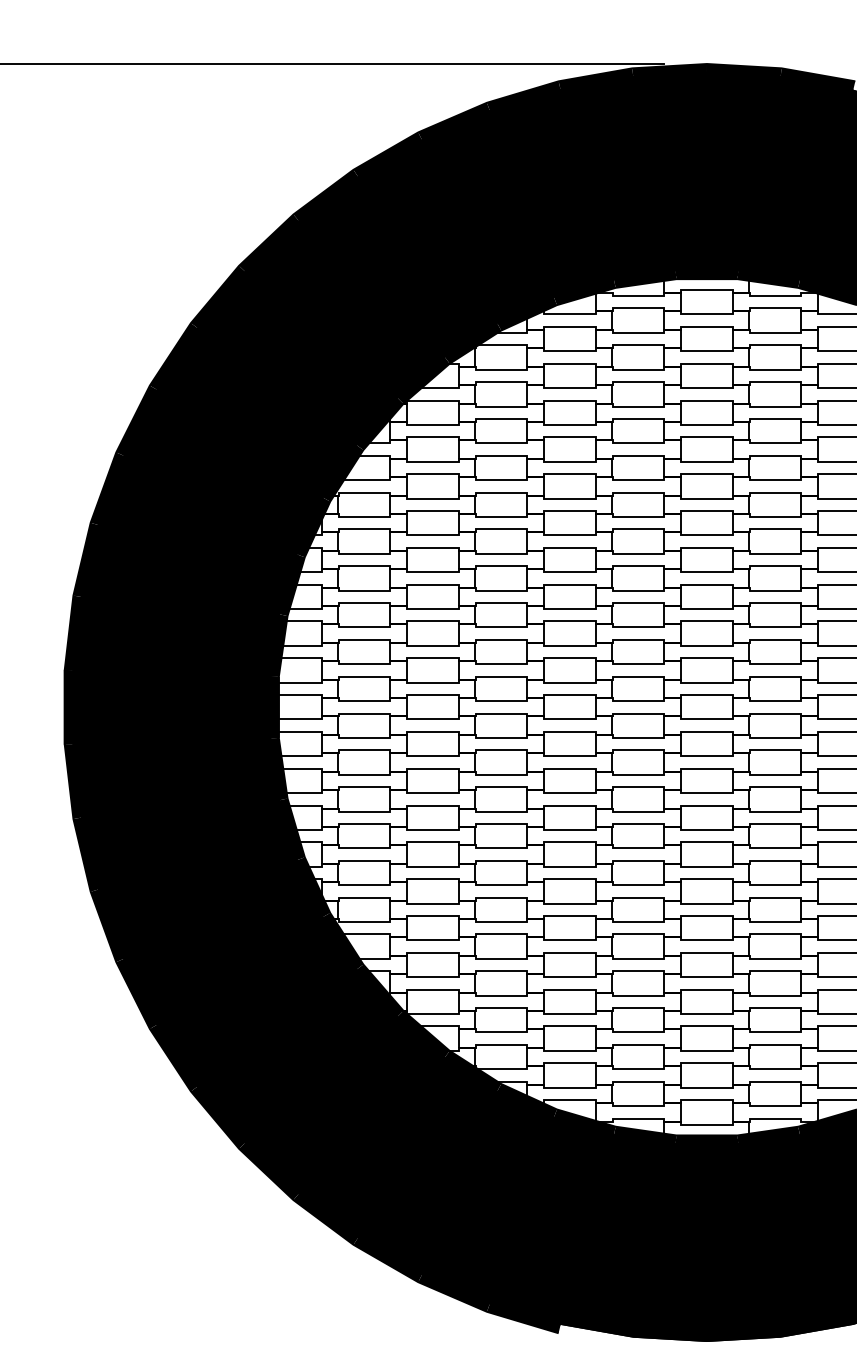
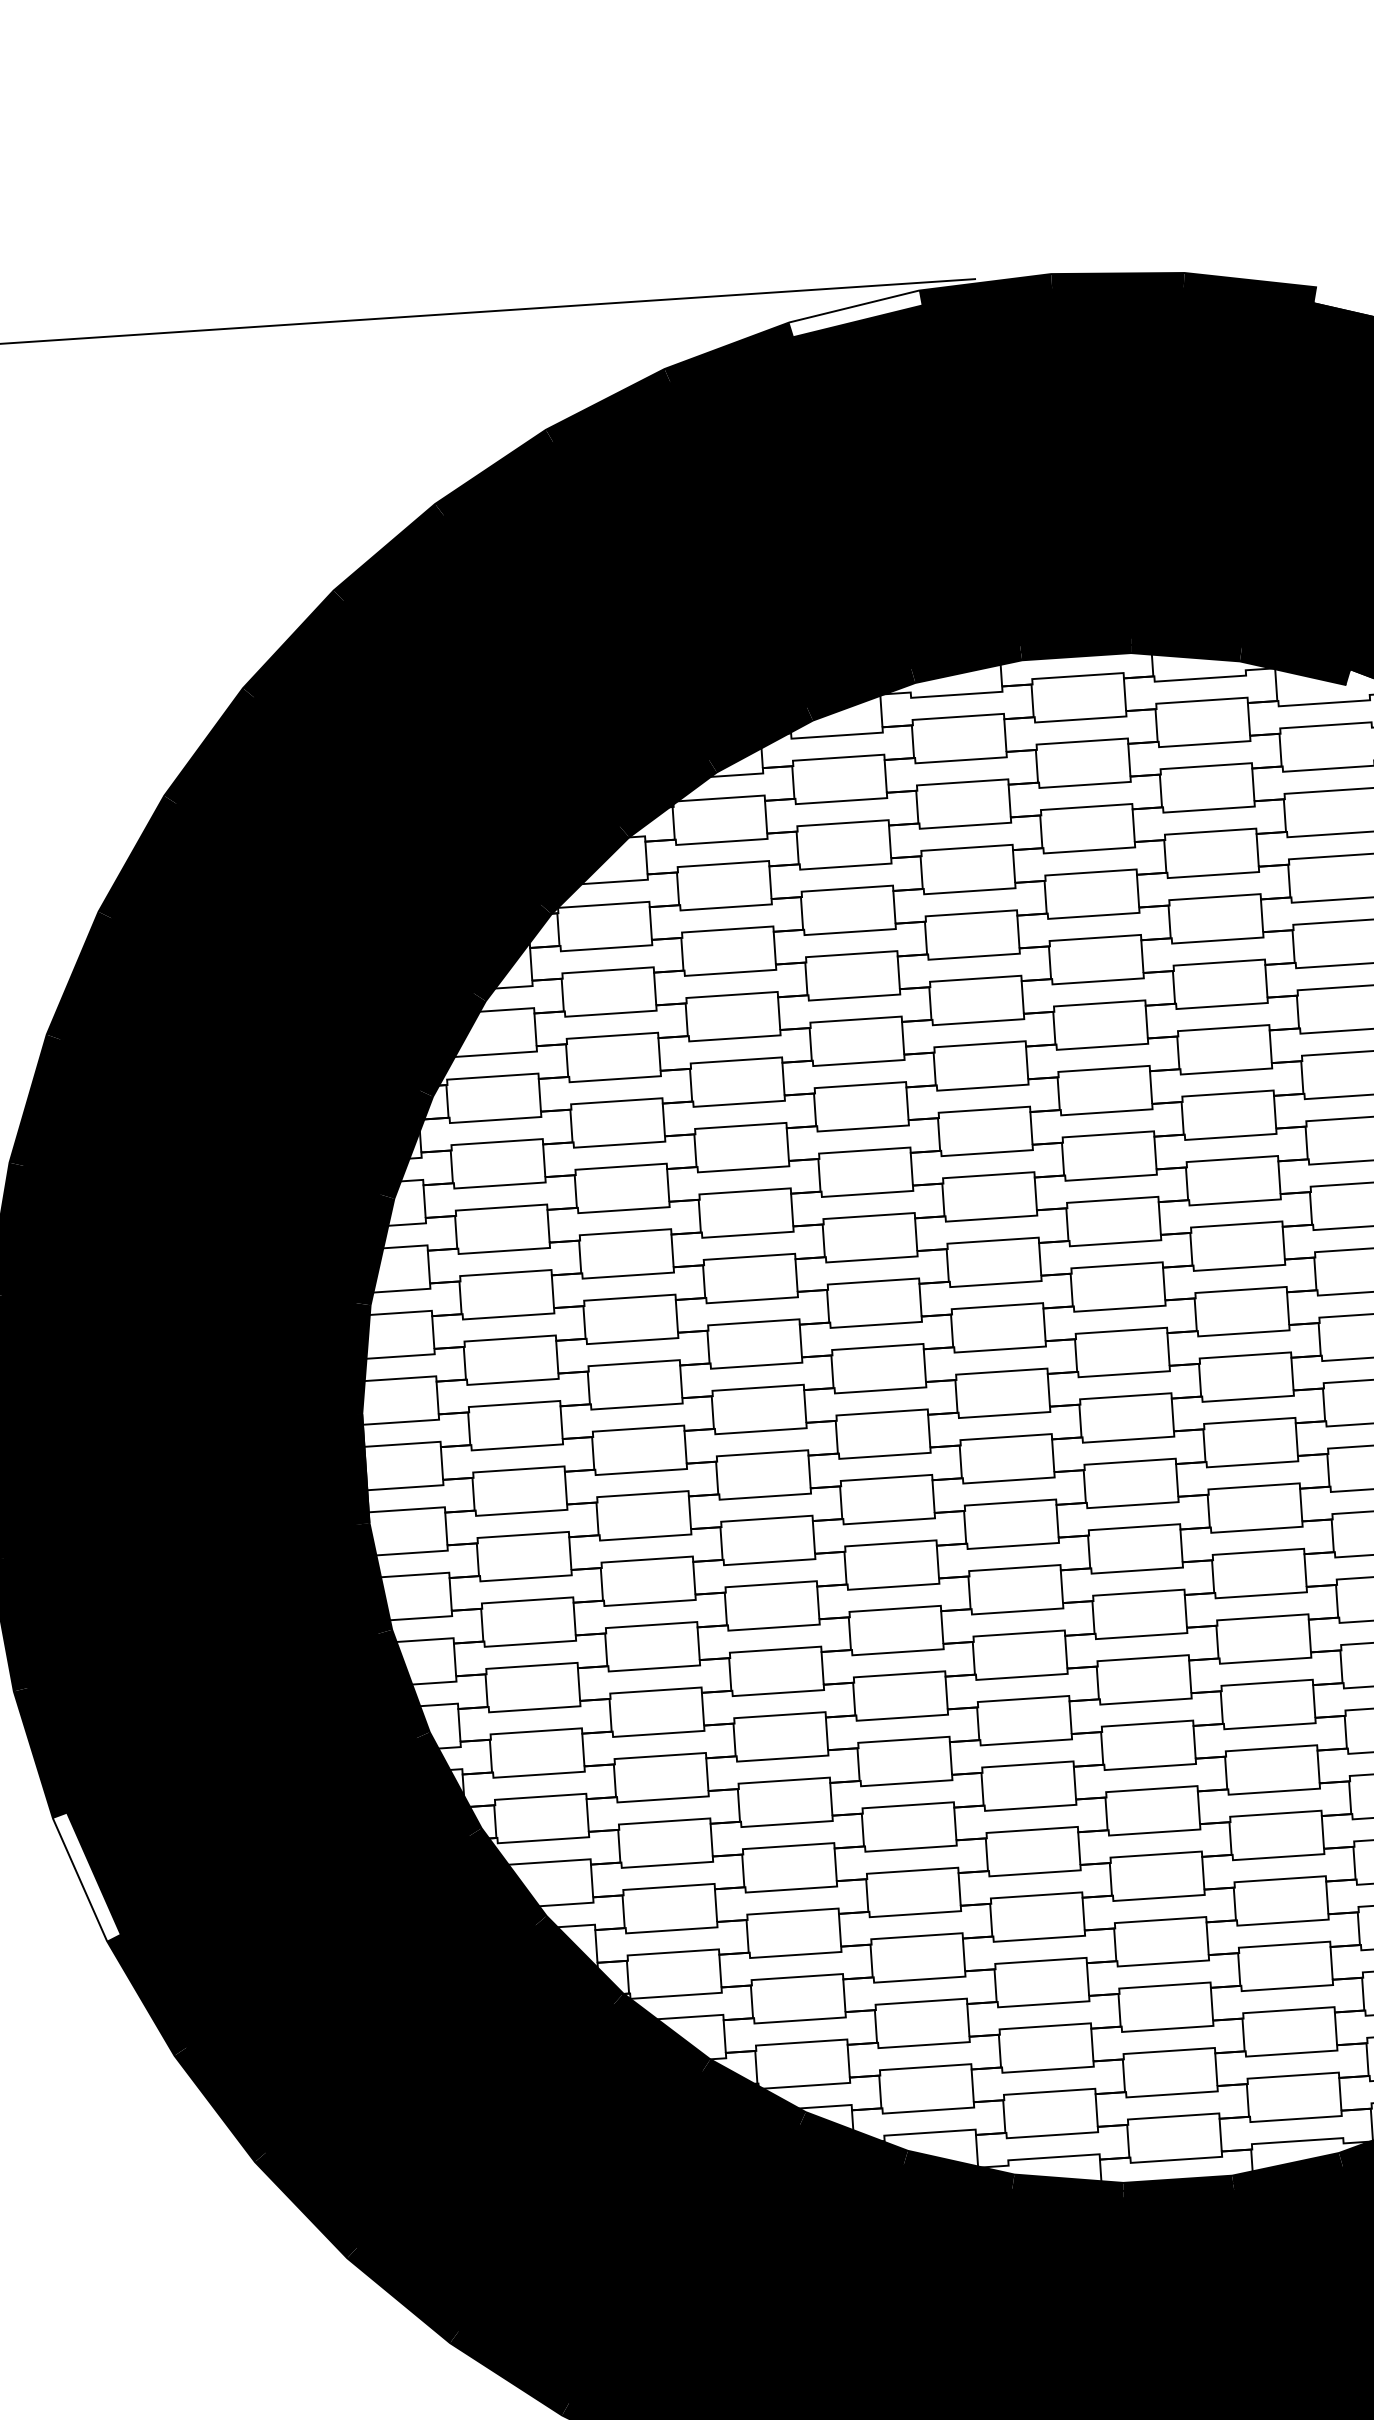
fill: (595, 78) -> (854, 313), removed
fill: (107, 925) -> (86, 1876), removed

